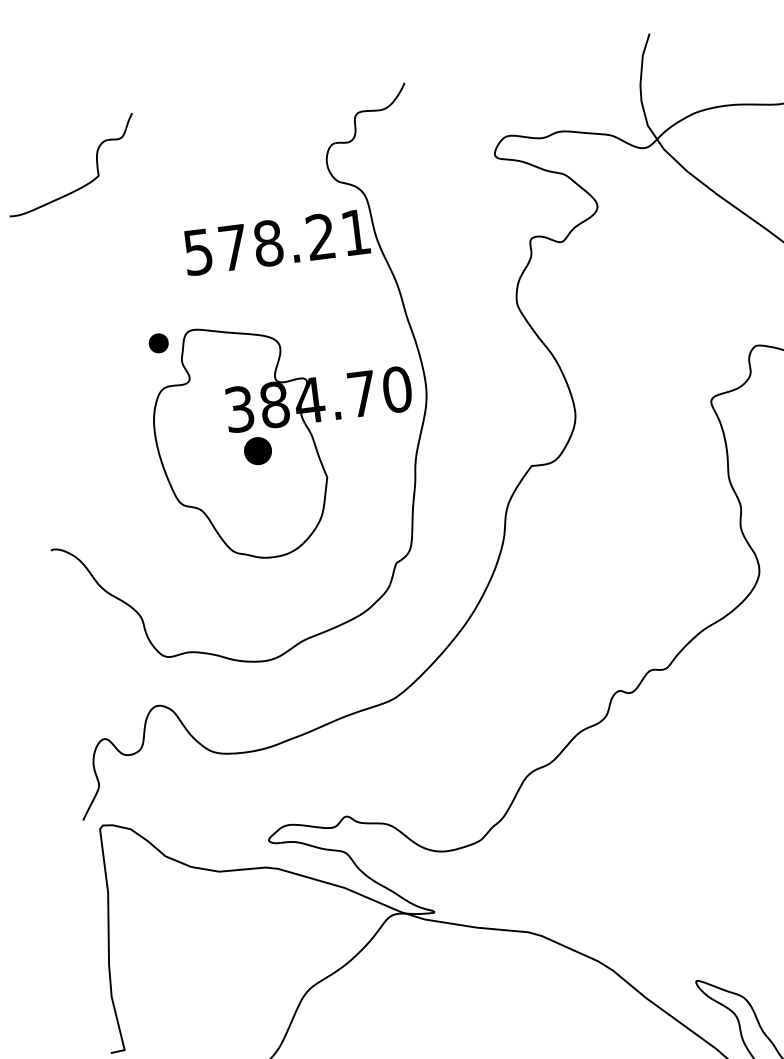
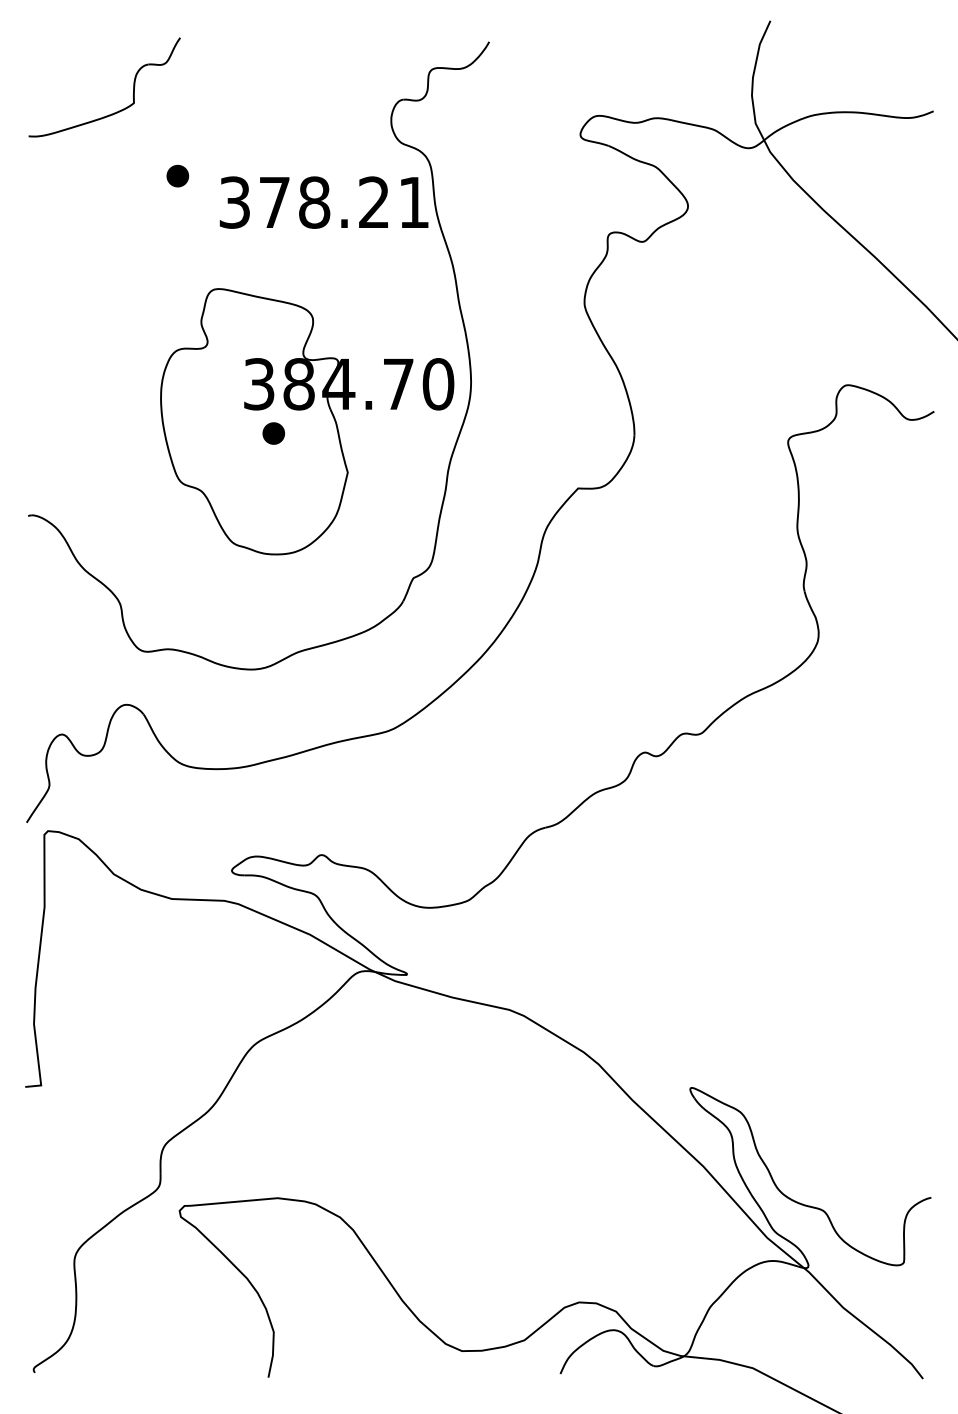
text: (198, 252) -> (234, 202), 578.21 -> 378.21
part: (158, 342) -> (177, 175), moved
part: (257, 451) -> (273, 433), size x0.71

